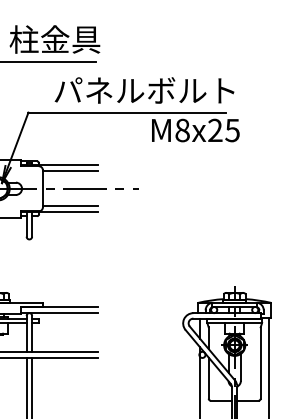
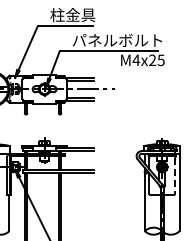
text: (182, 130) -> (136, 60), M8x25 -> M4x25
line: (261, 364) -> (175, 176), solid -> dashed

